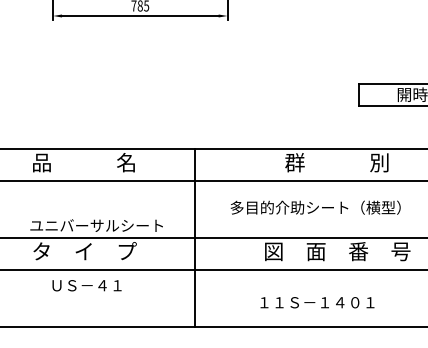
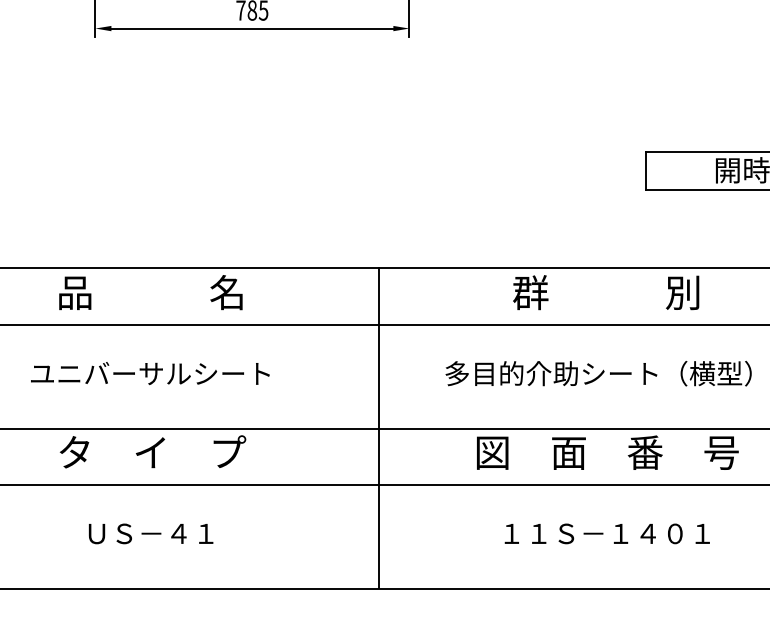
text: (315, 207) -> (598, 373), moved
text: (96, 225) -> (150, 373), moved
line: (194, 237) -> (378, 427), moved
text: (86, 285) -> (150, 533), moved
text: (317, 302) -> (607, 533), moved

